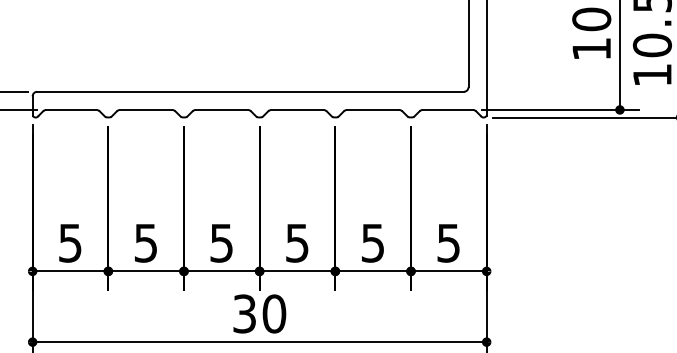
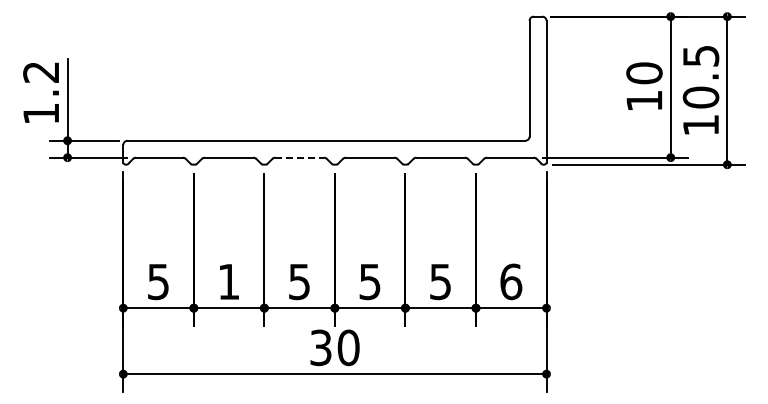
line: (222, 109) -> (300, 157), solid -> dashed
text: (449, 242) -> (511, 281), 5 -> 6
text: (145, 243) -> (228, 282), 5 -> 1

